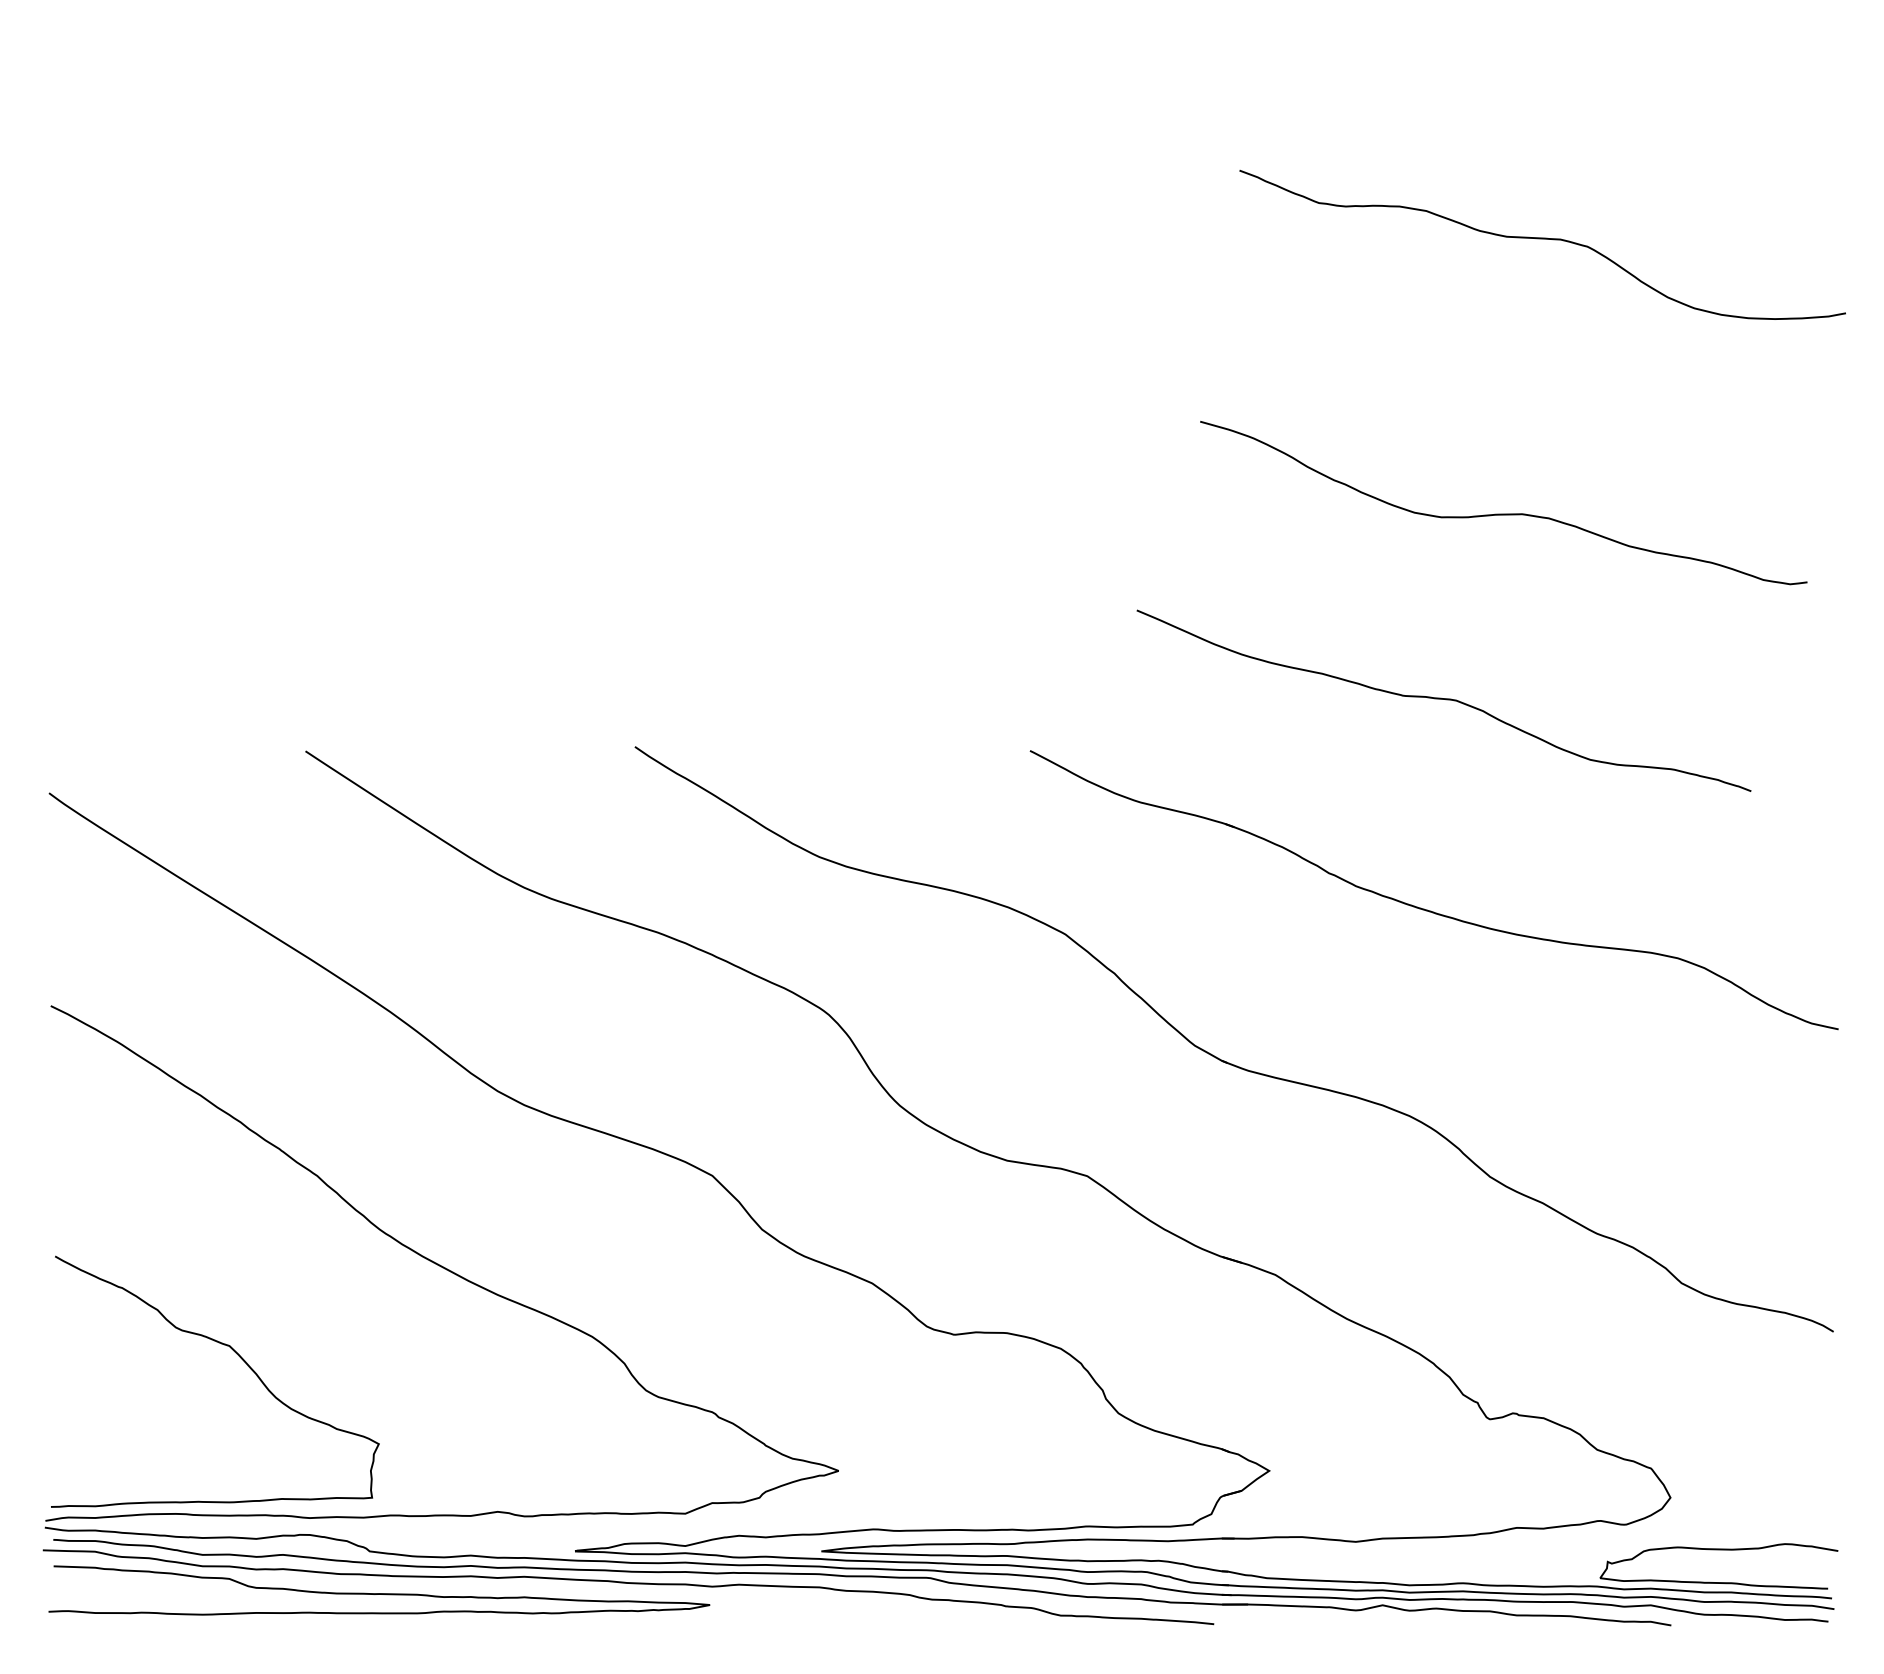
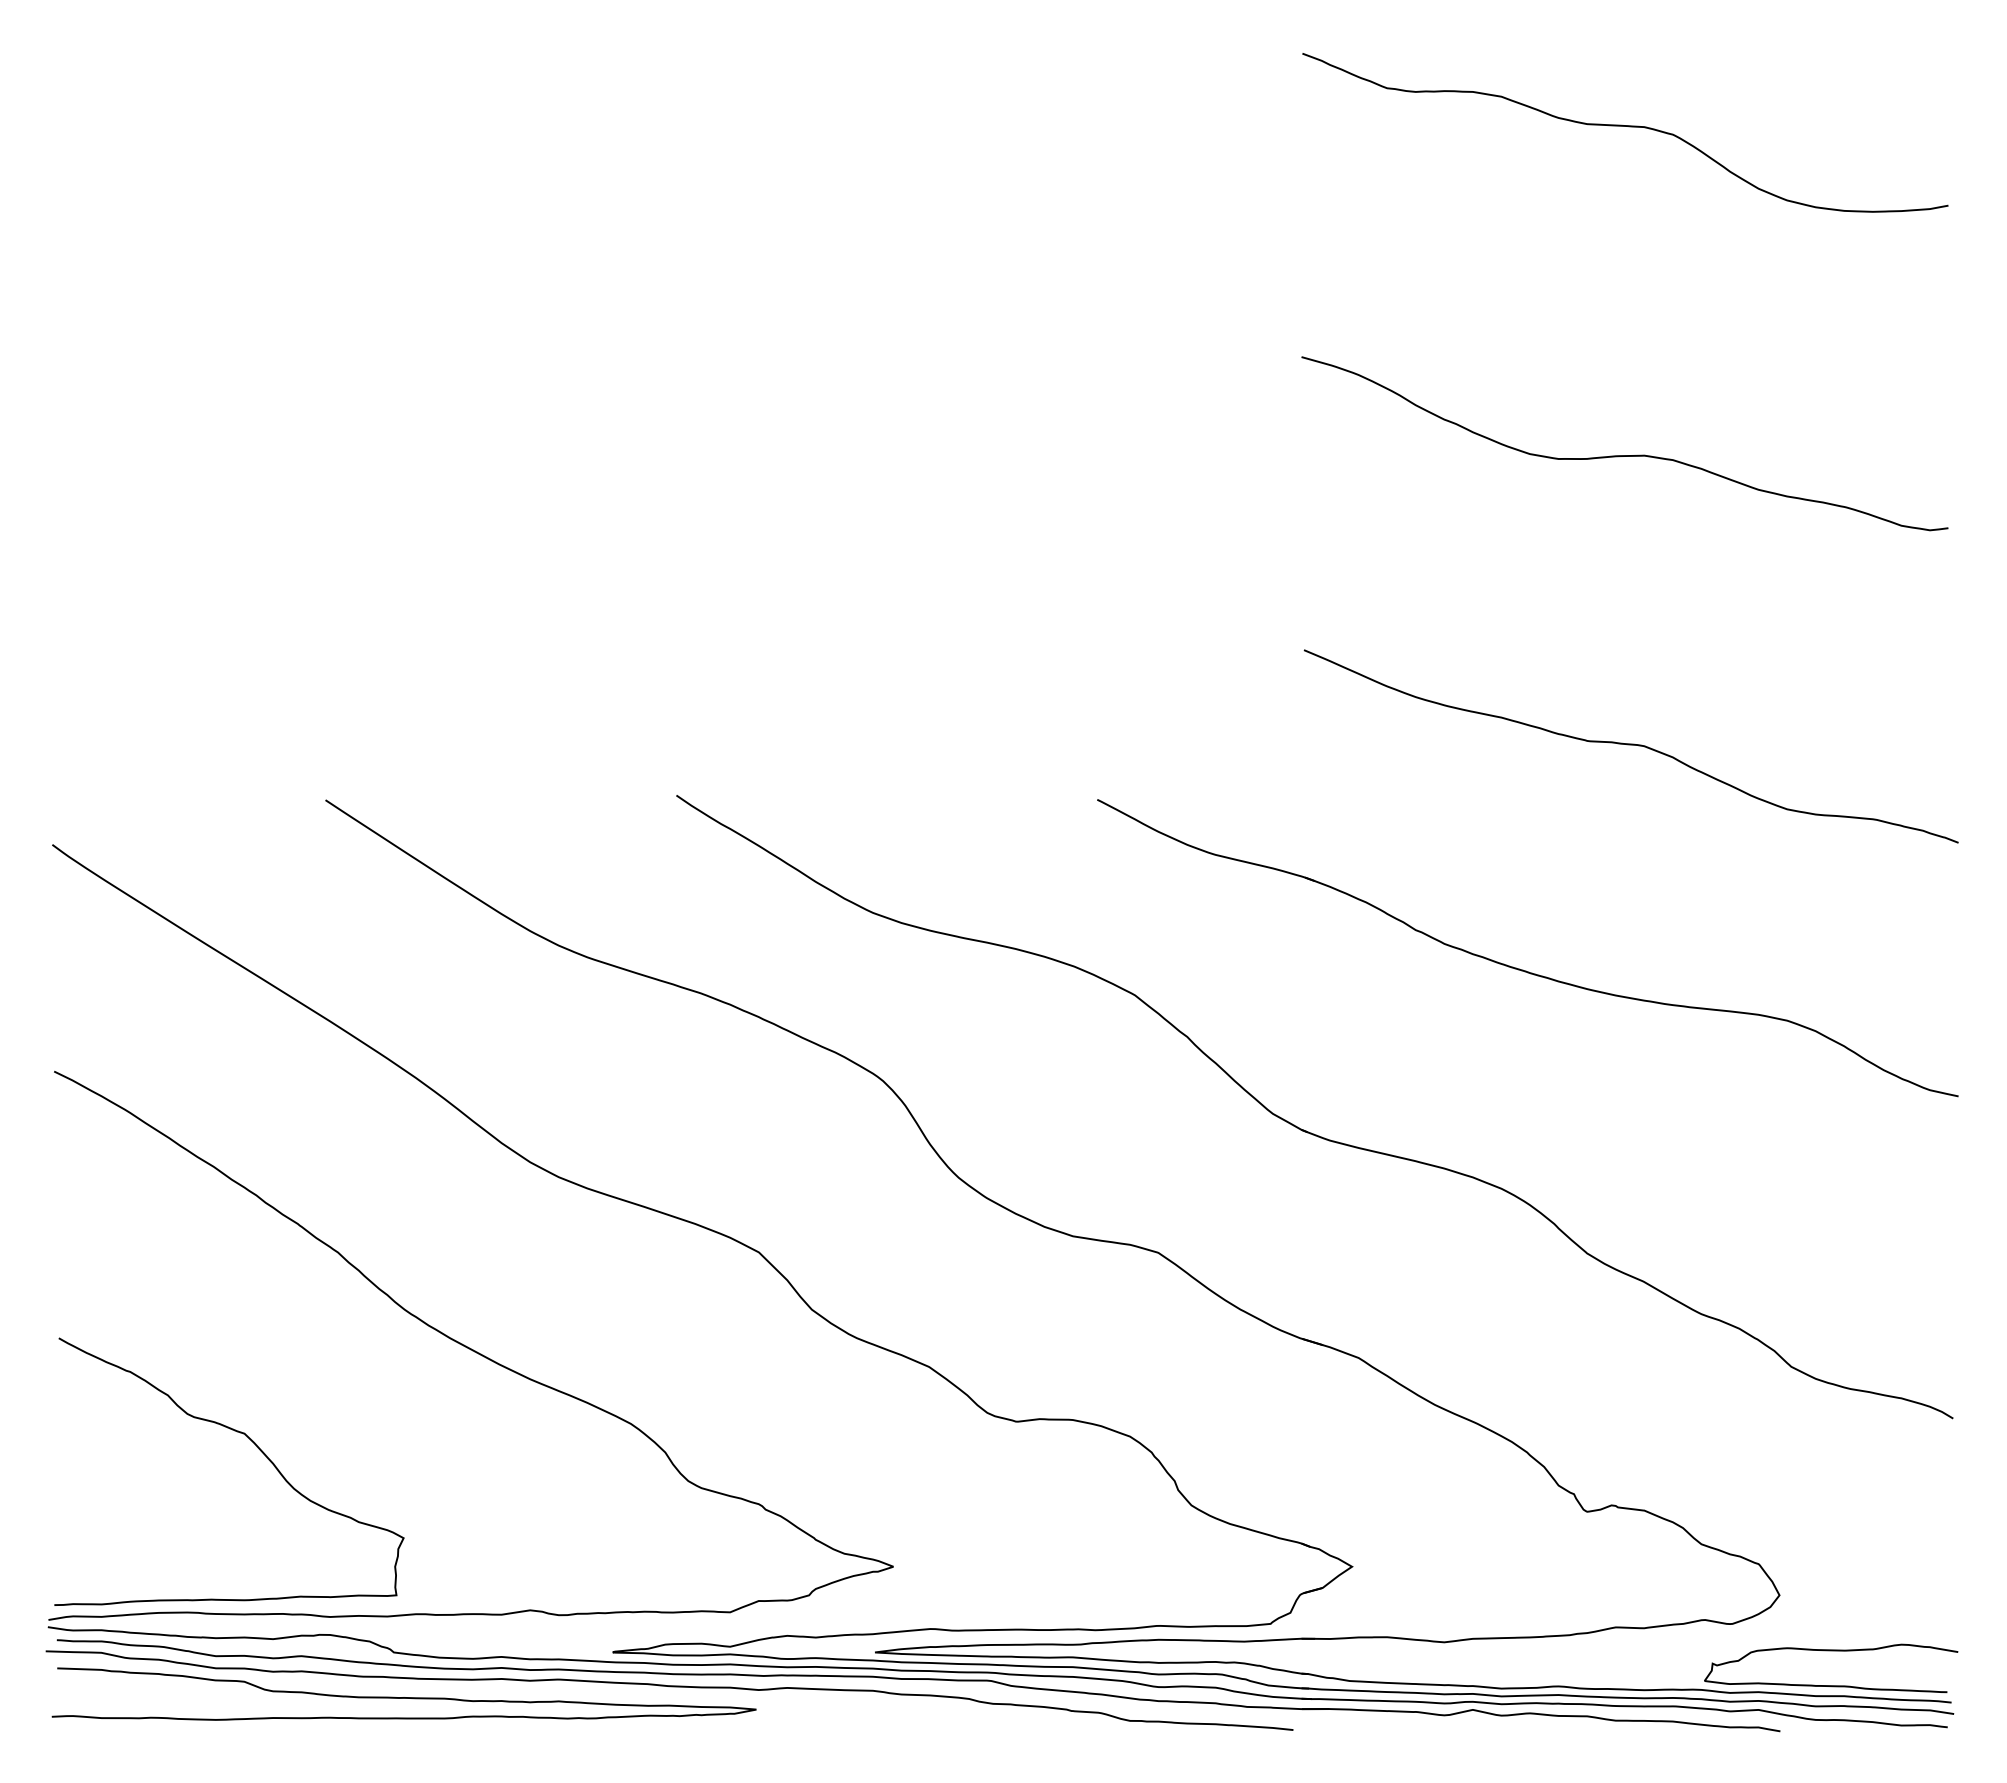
curve: (1542, 238) -> (1625, 126), moved
curve: (1503, 514) -> (1624, 455), moved
curve: (1443, 699) -> (1630, 745), moved

